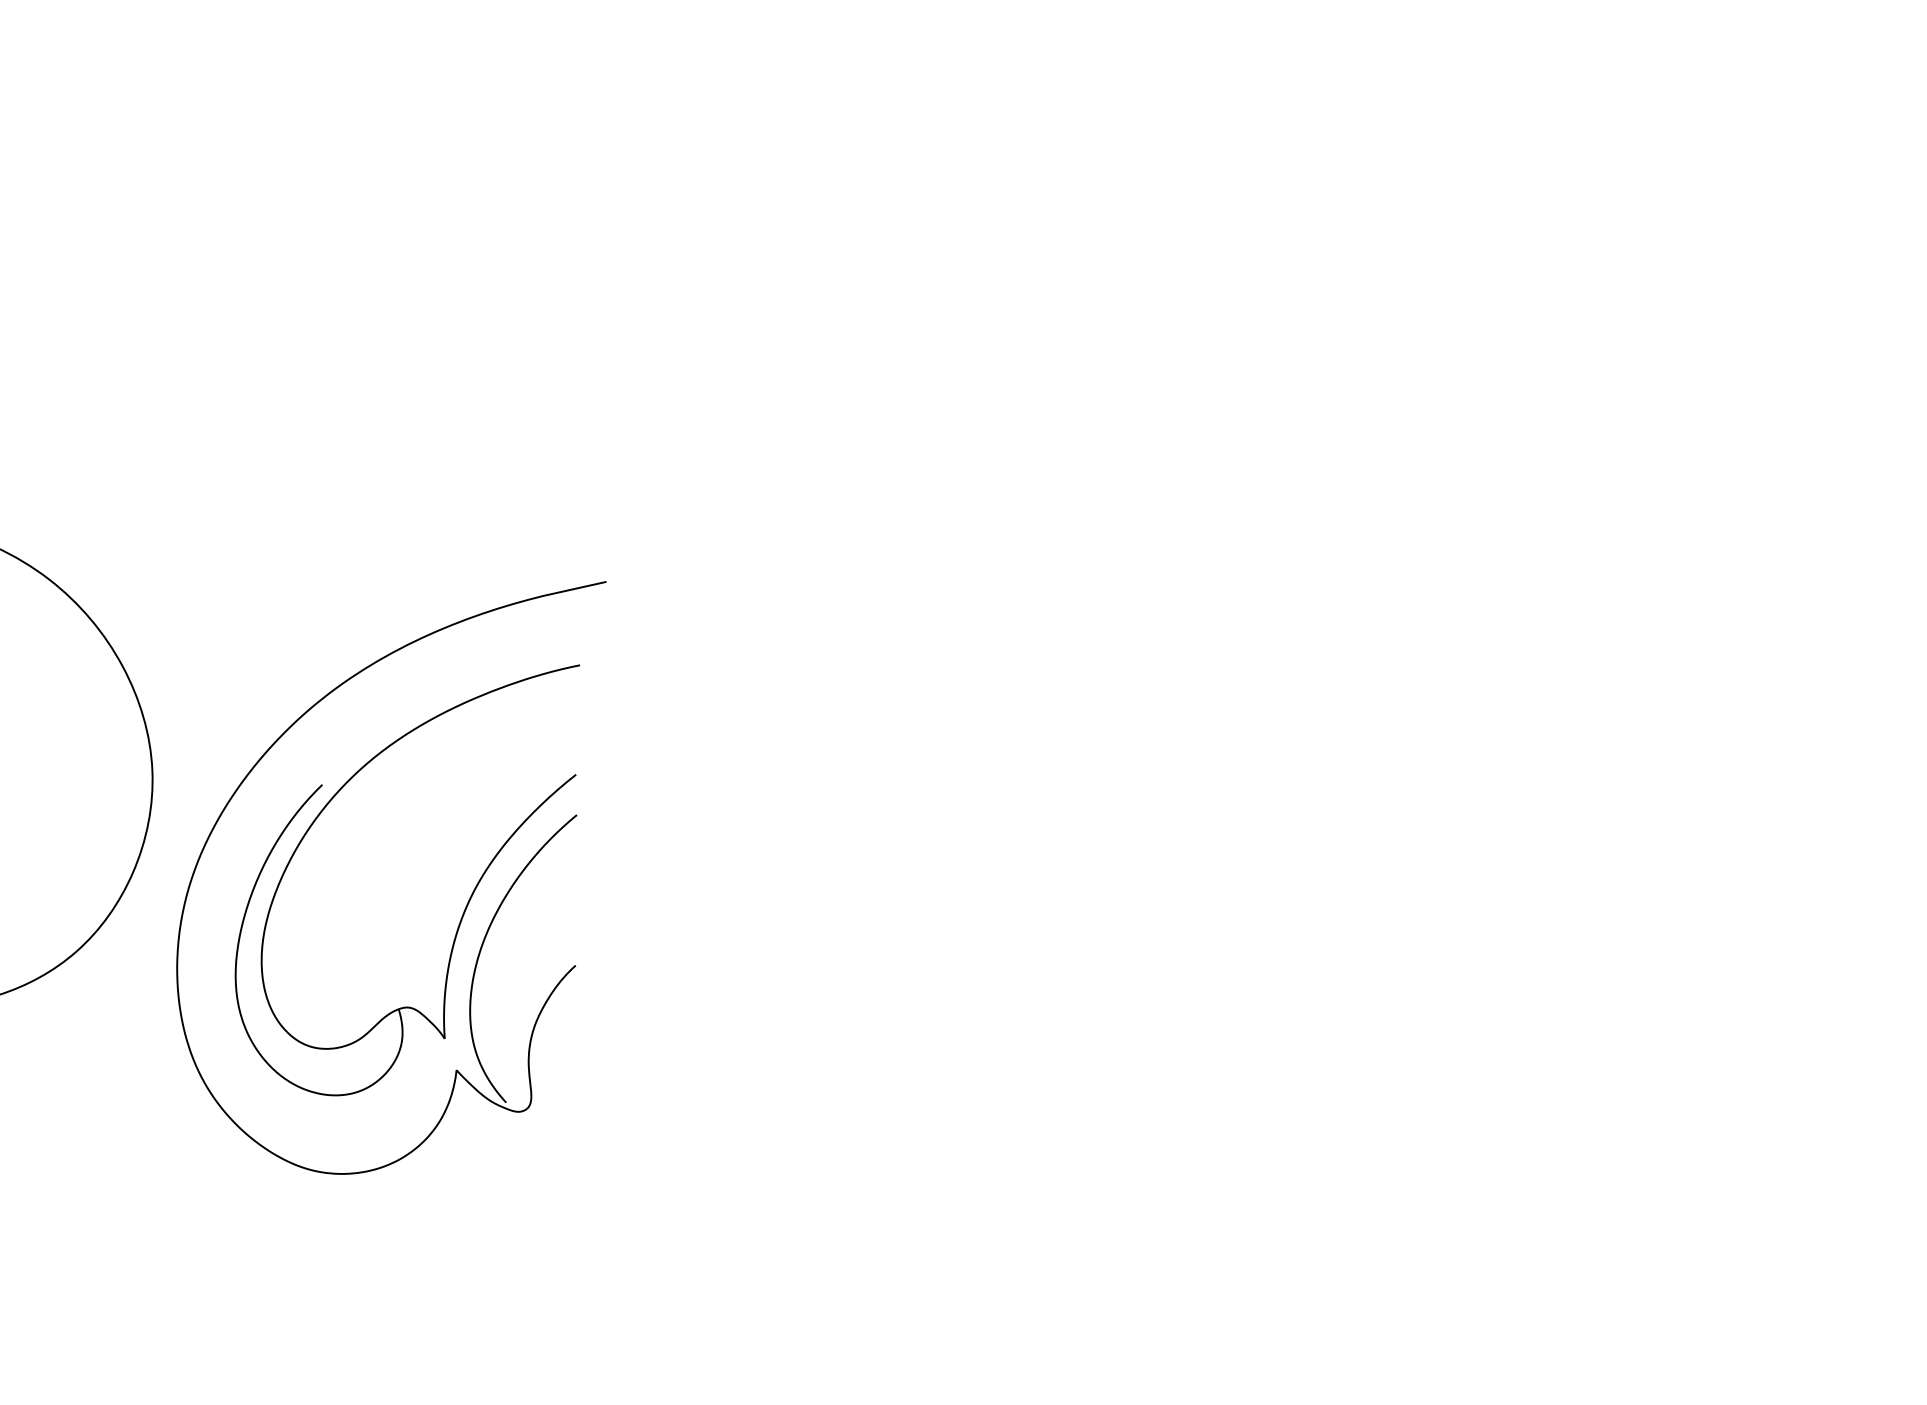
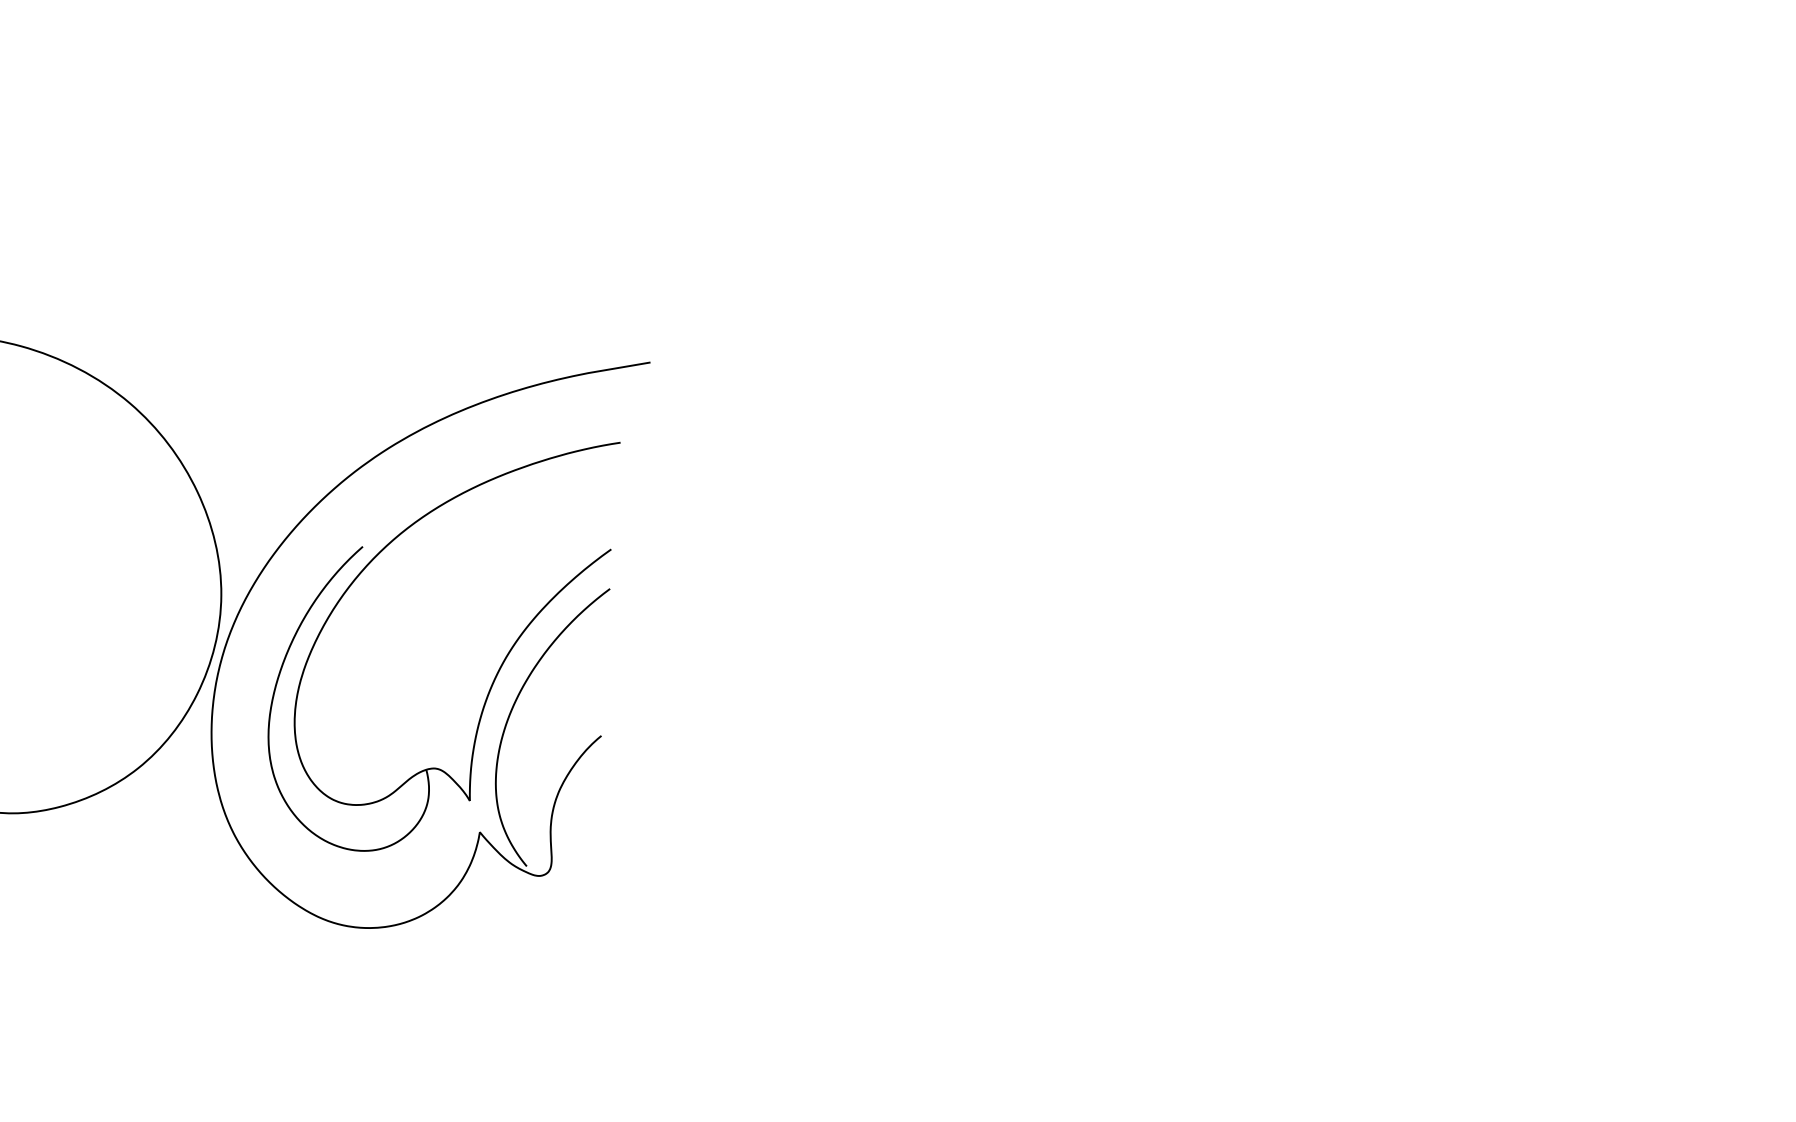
part: (465, 906) -> (496, 672), moved

